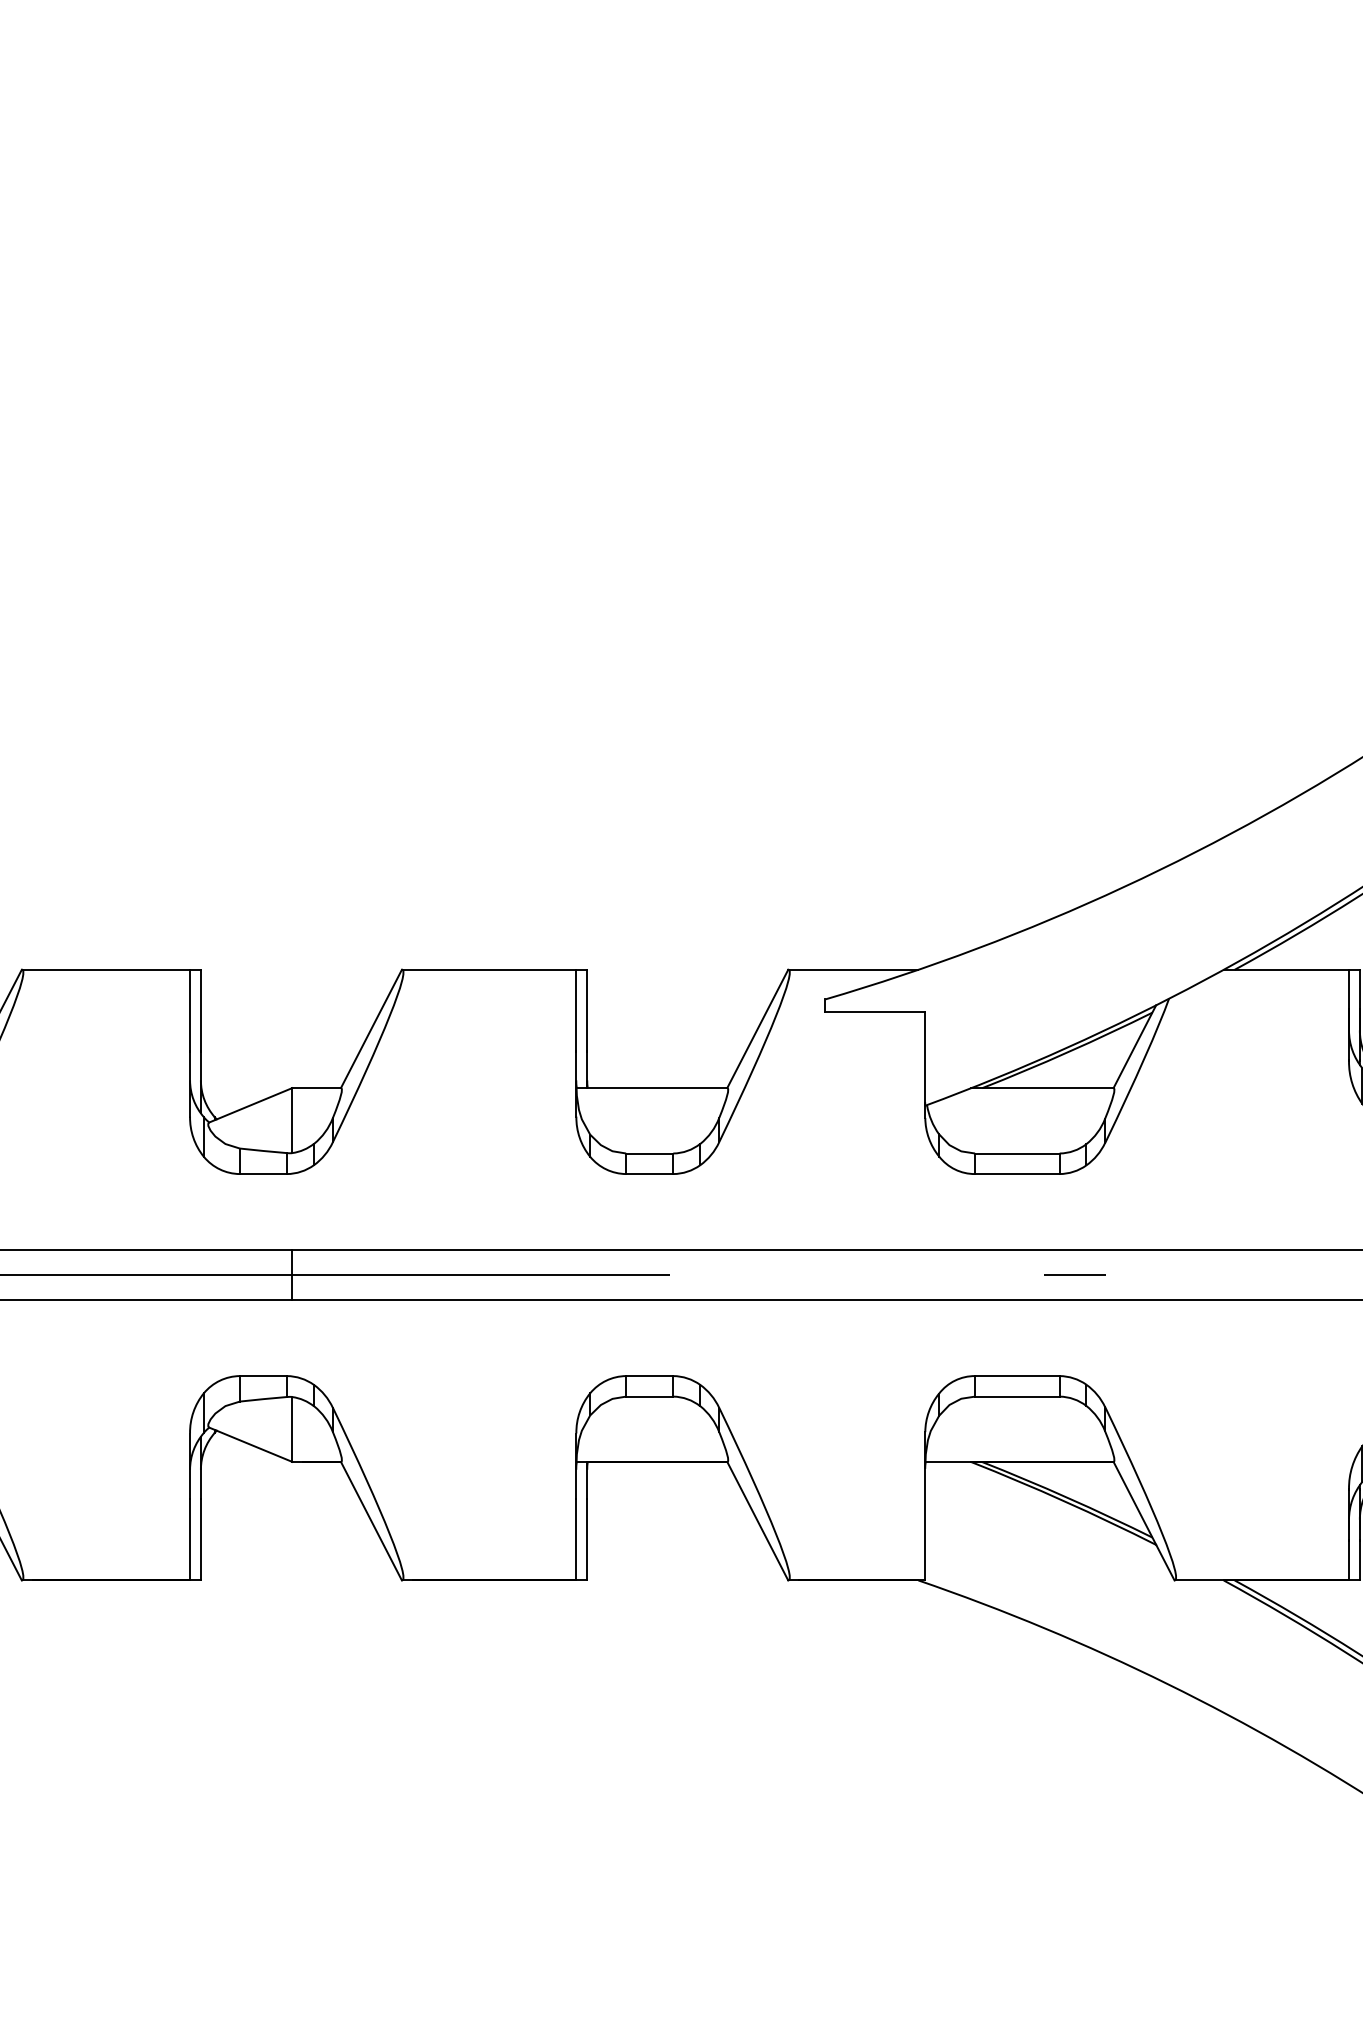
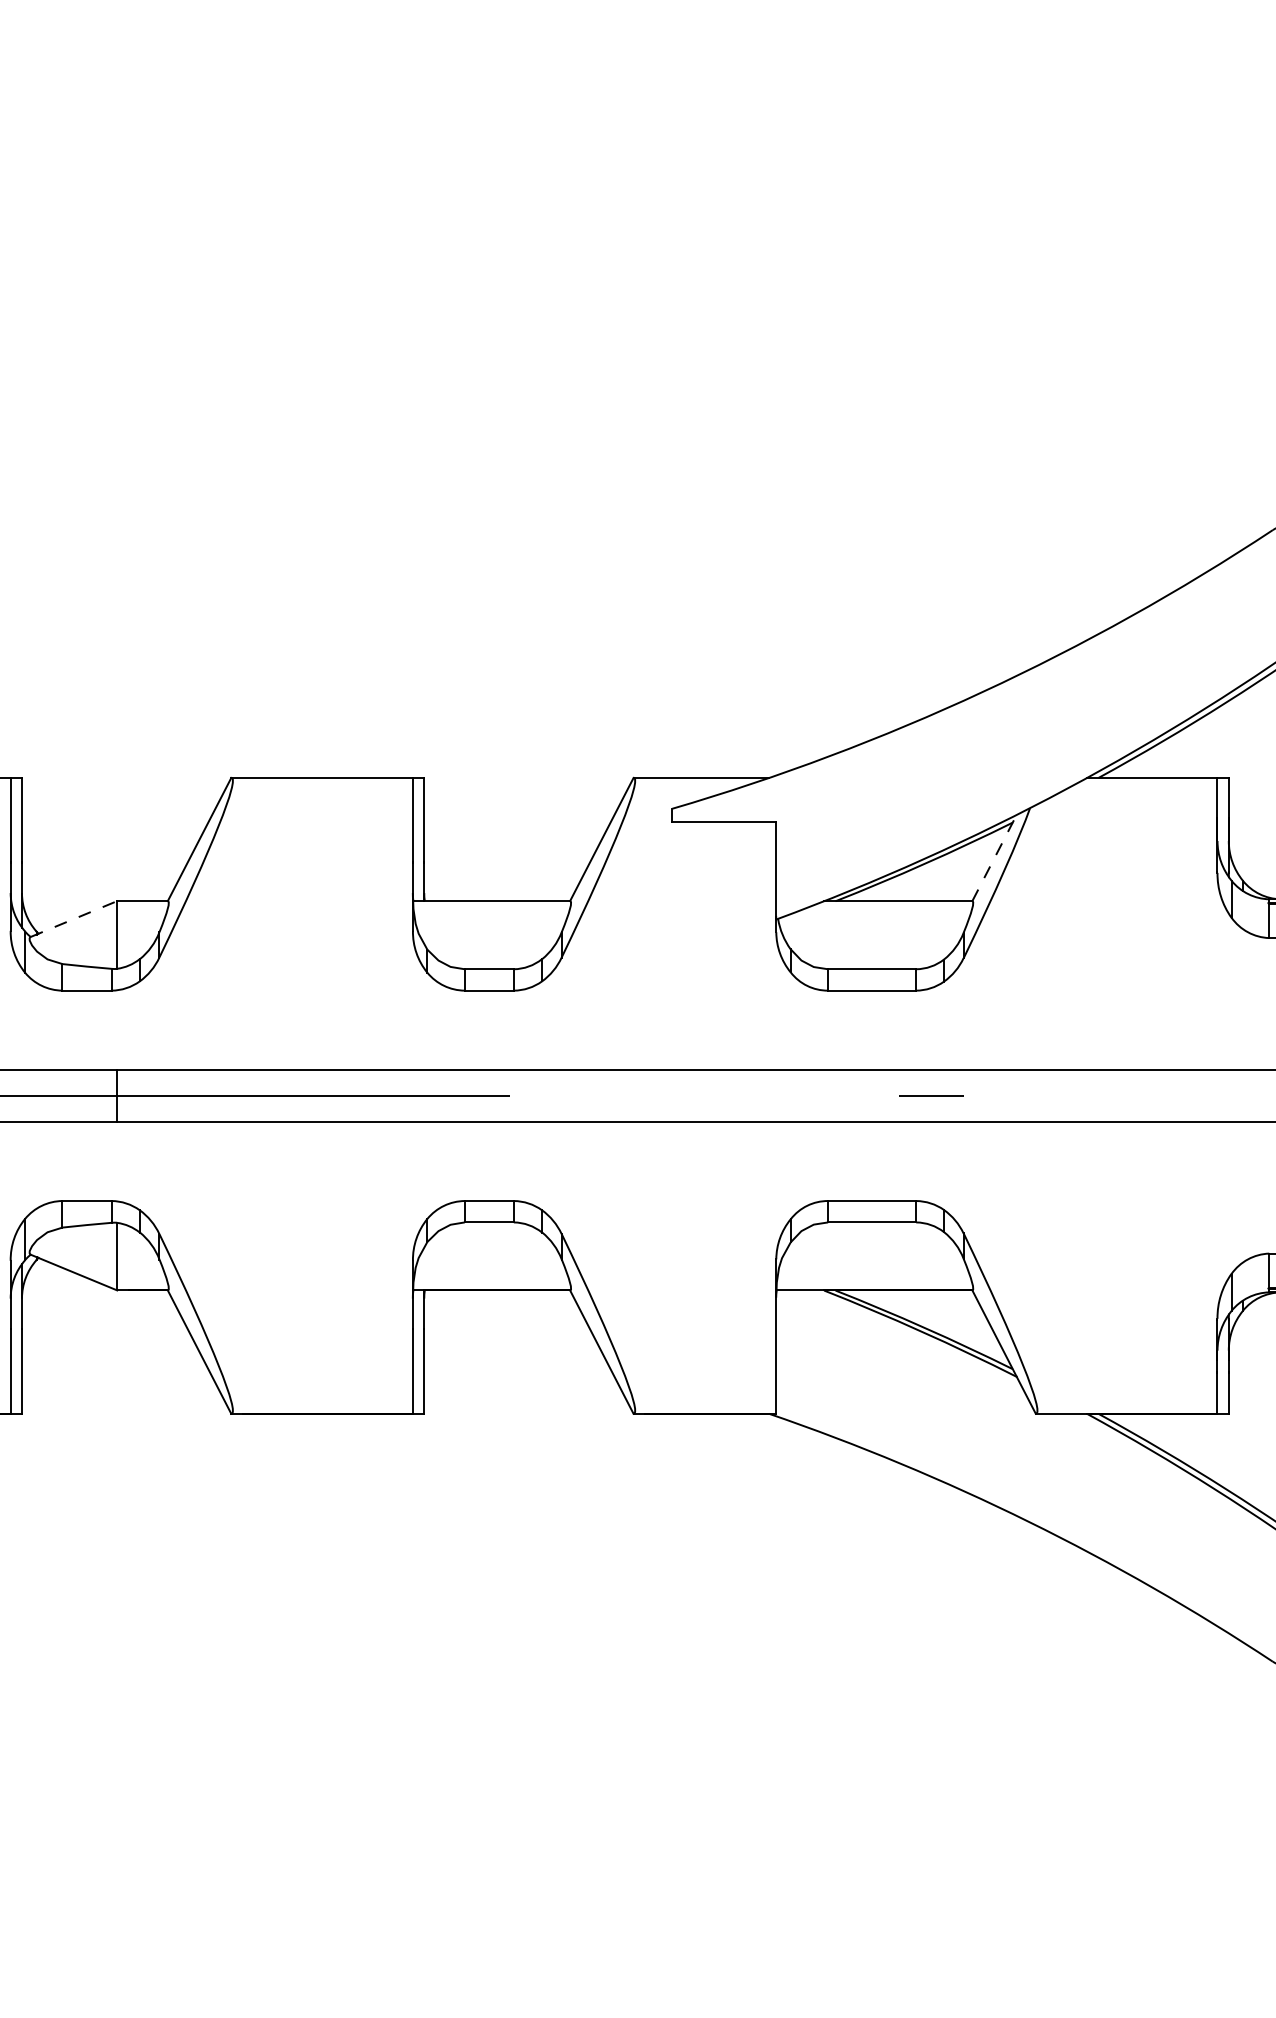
line: (1134, 1046) -> (994, 857), solid -> dashed
line: (250, 1105) -> (73, 919), solid -> dashed

